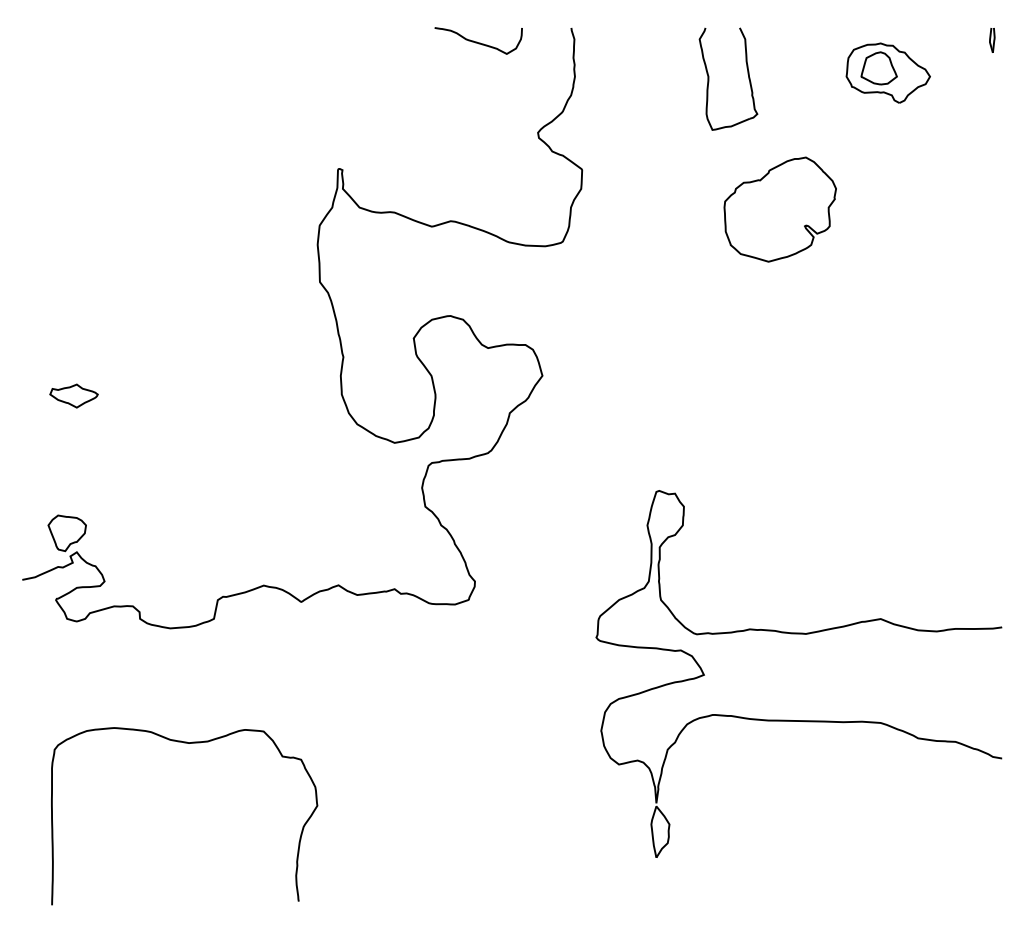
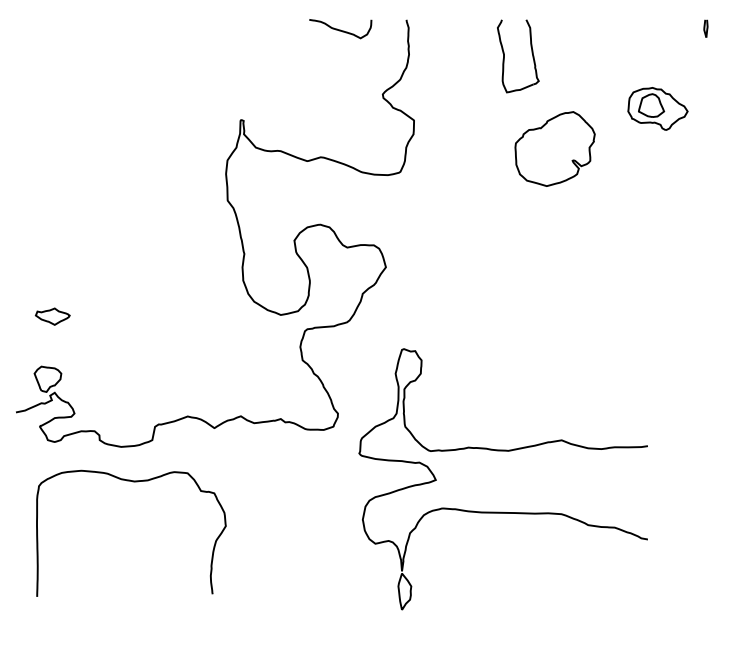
part: (887, 72) -> (657, 108), moved
part: (73, 395) -> (52, 316), moved
part: (797, 634) -> (502, 451), moved
curve: (186, 744) -> (132, 482), moved

